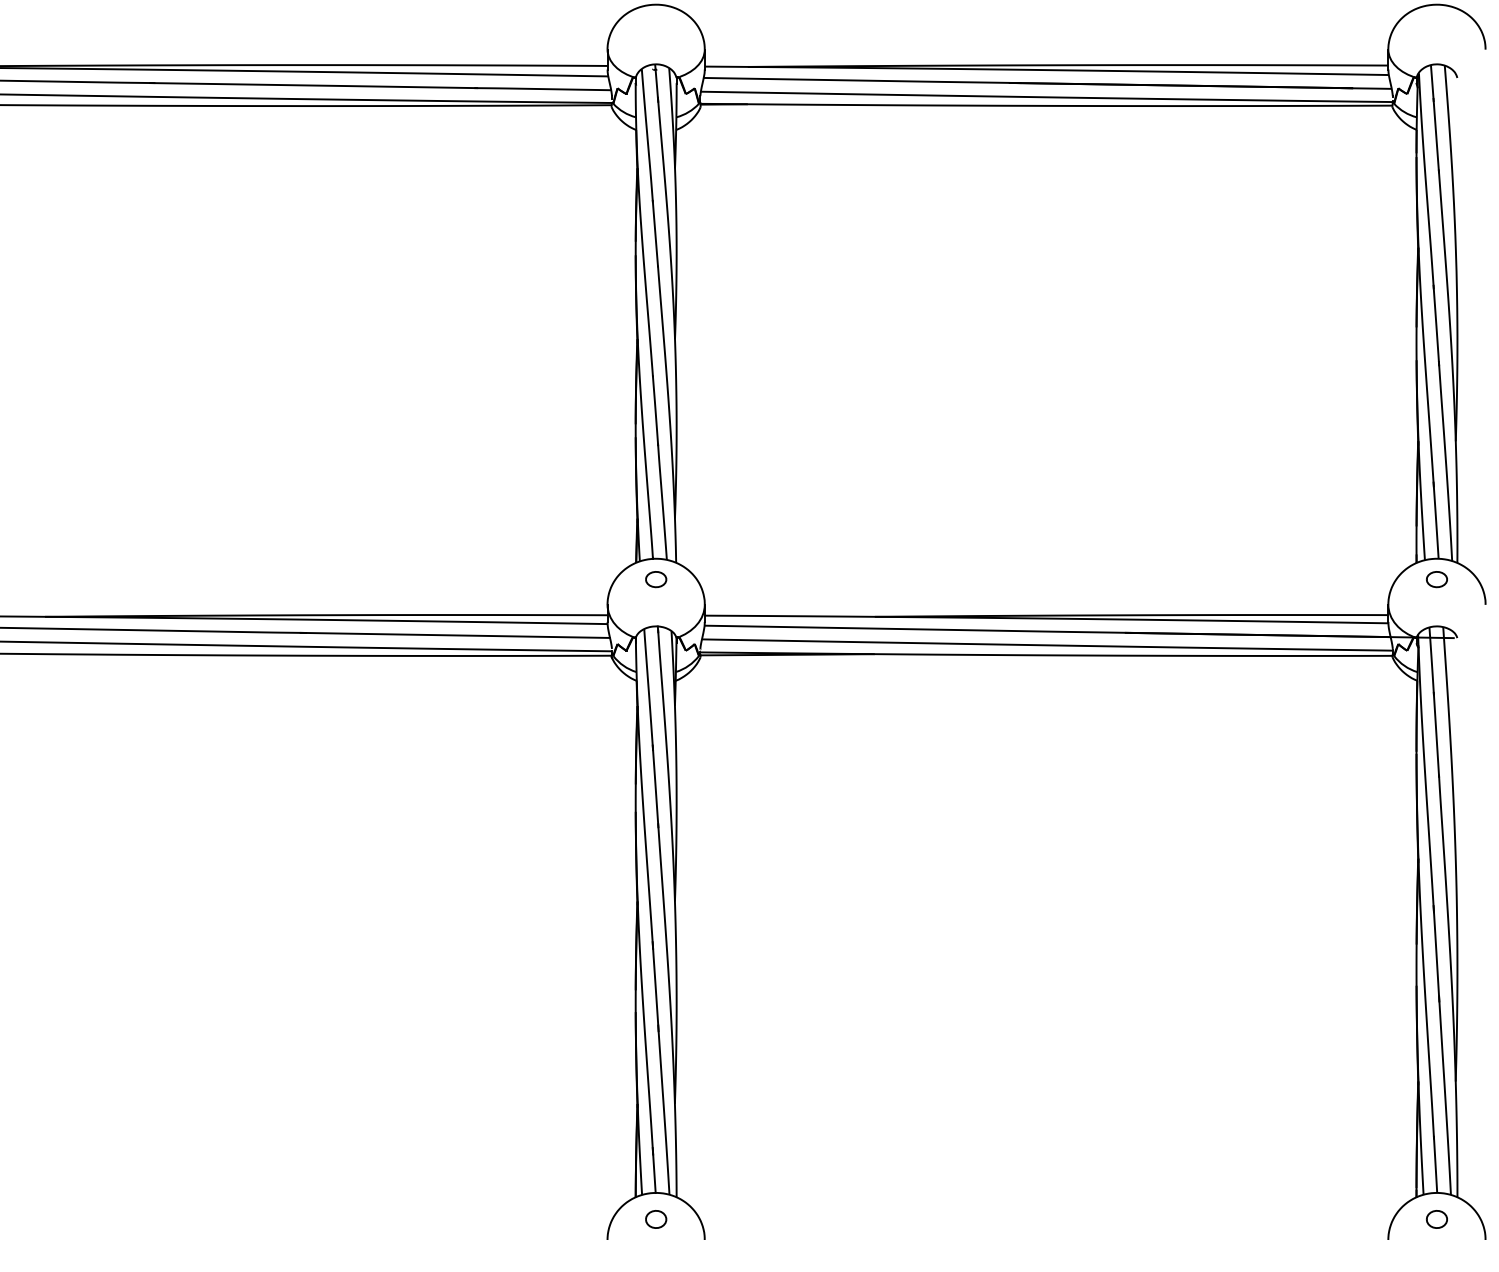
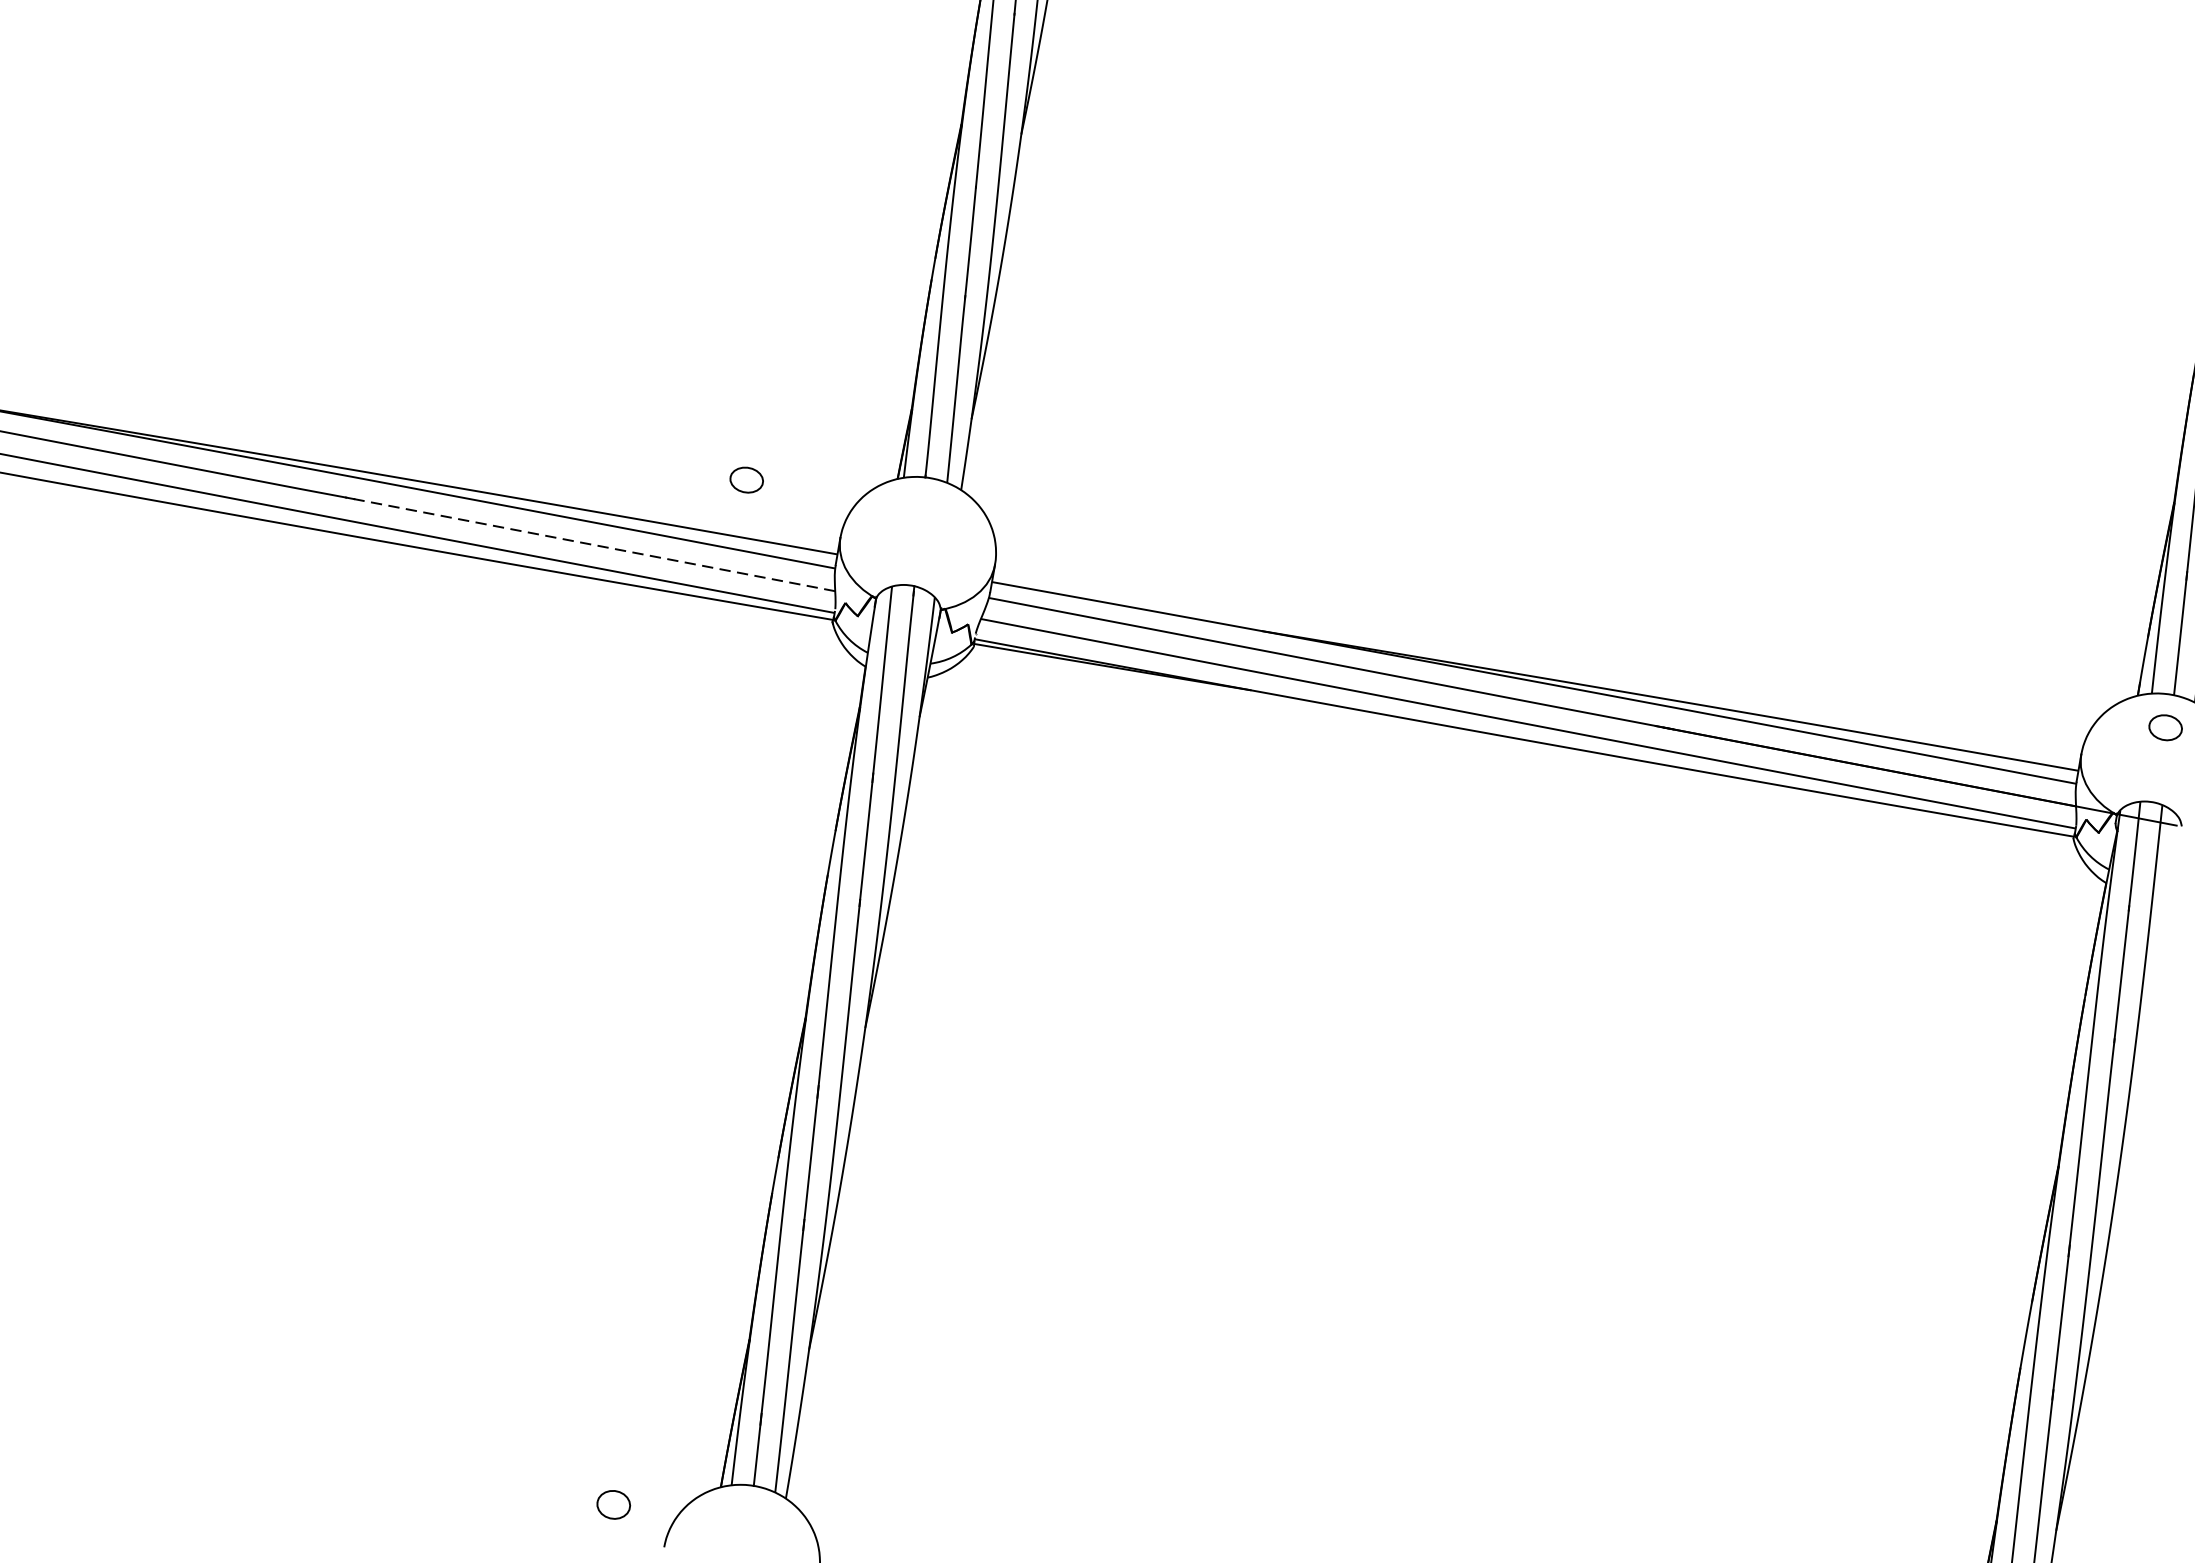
part: (656, 579) -> (747, 480), moved
line: (455, 635) -> (590, 544), solid -> dashed
part: (656, 1219) -> (614, 1505), moved

